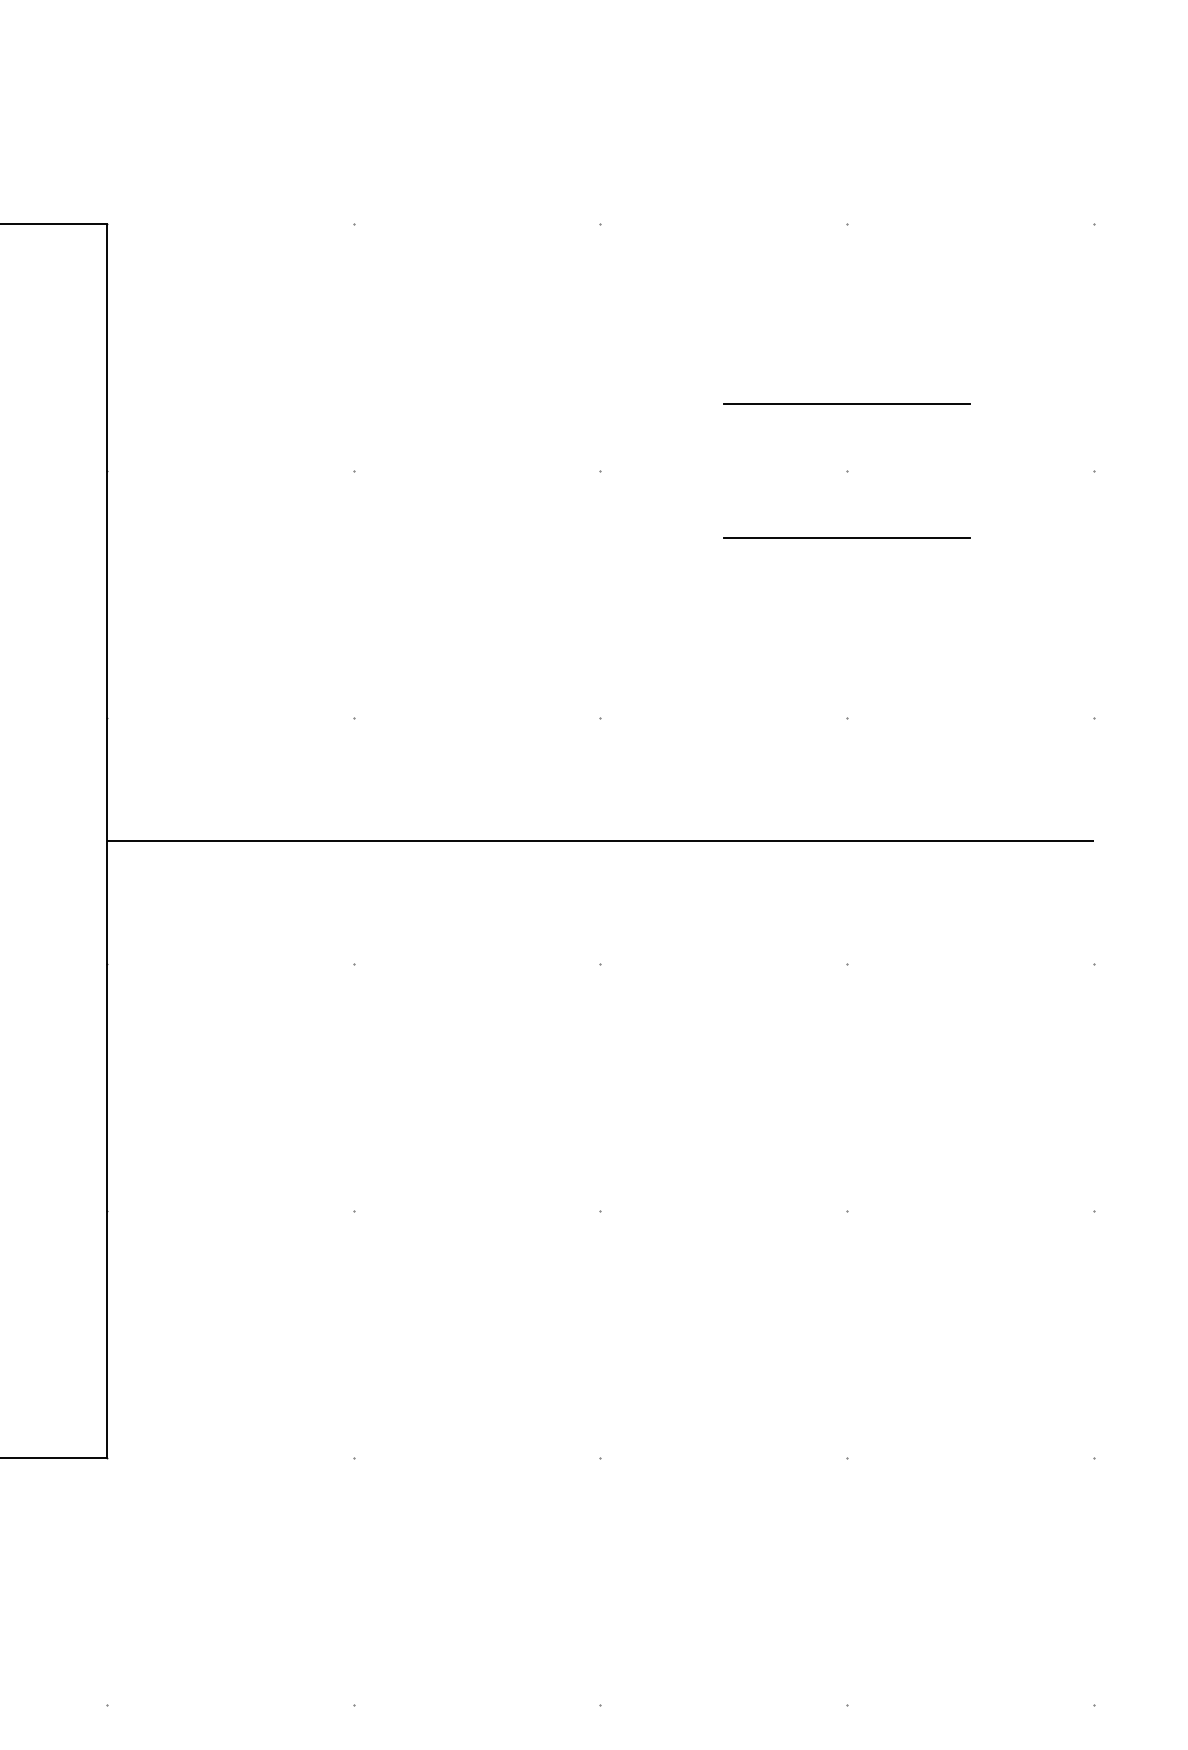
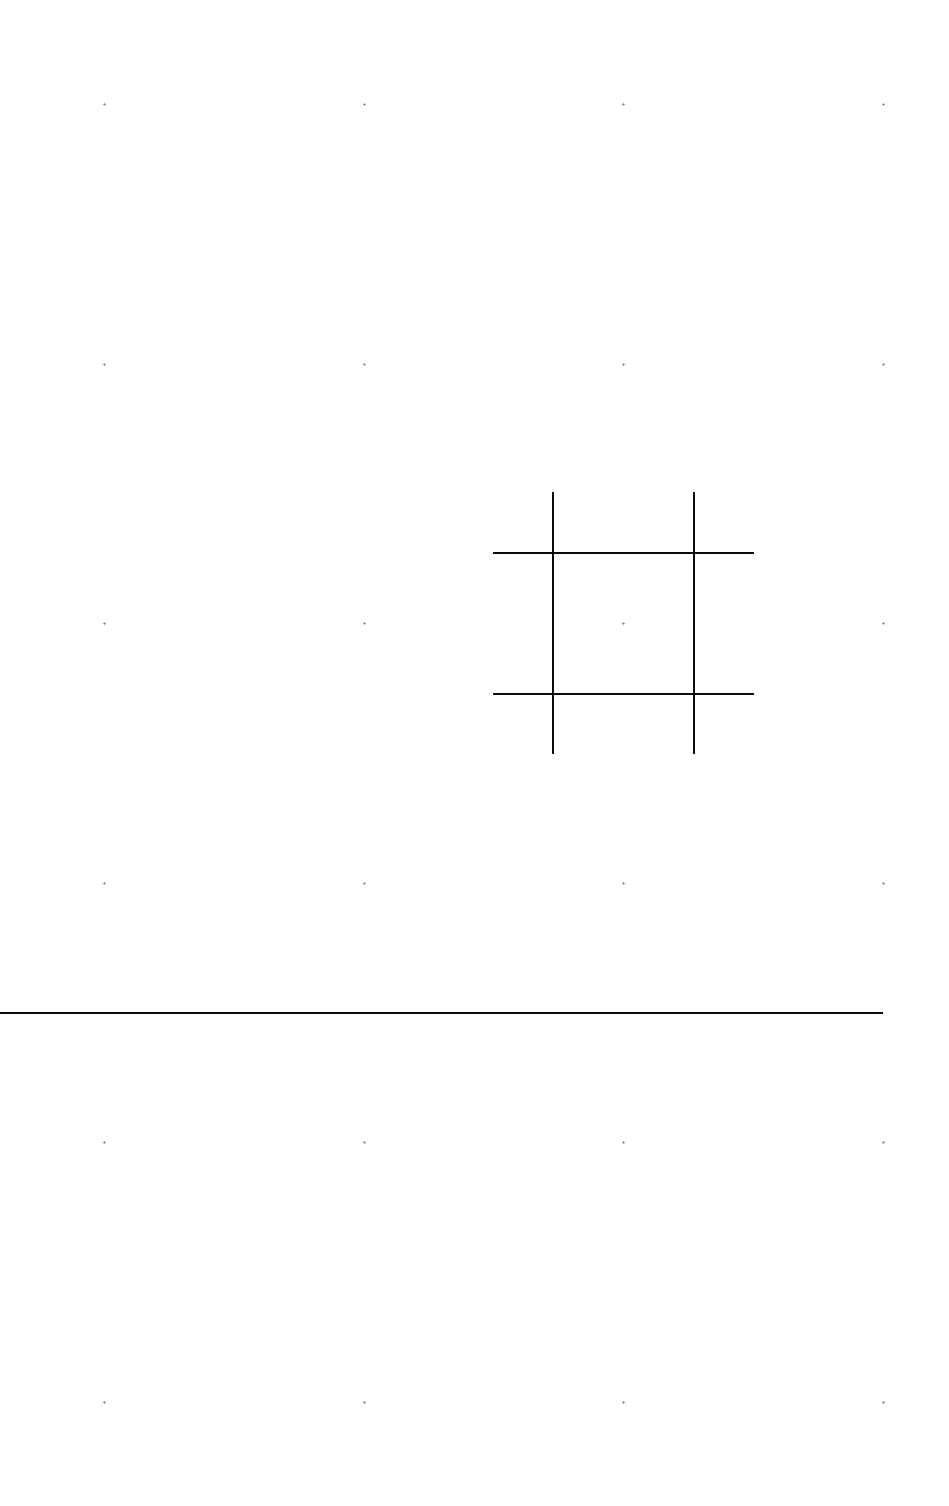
line: (780, 470) -> (553, 622), added
line: (914, 470) -> (694, 622), added

